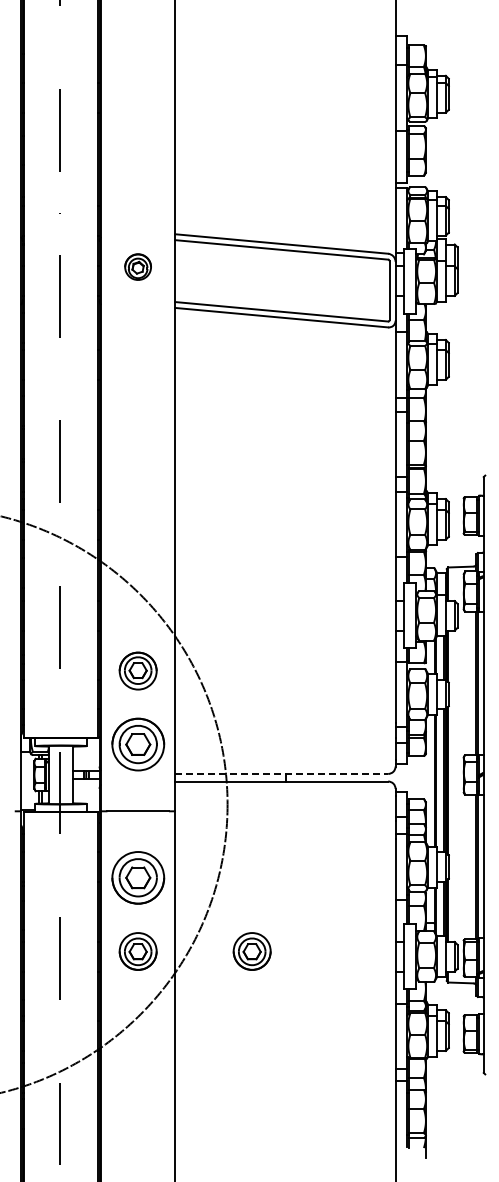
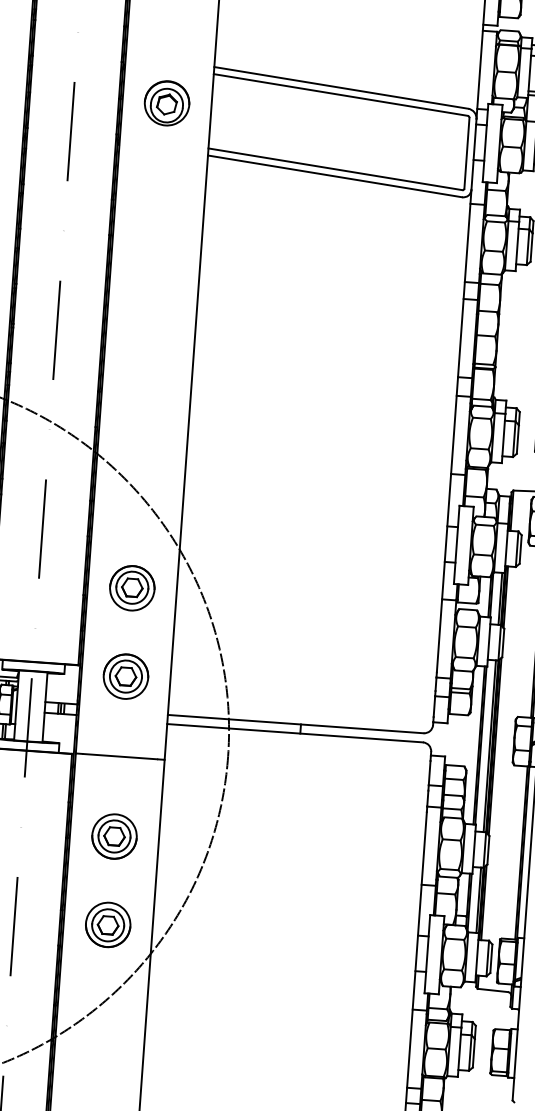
part: (137, 266) -> (166, 102), size x1.43
part: (137, 744) -> (125, 676), size x0.71
line: (282, 773) -> (296, 723), dashed -> solid
part: (137, 877) -> (113, 836), size x0.71
part: (251, 951) -> (244, 934), removed

